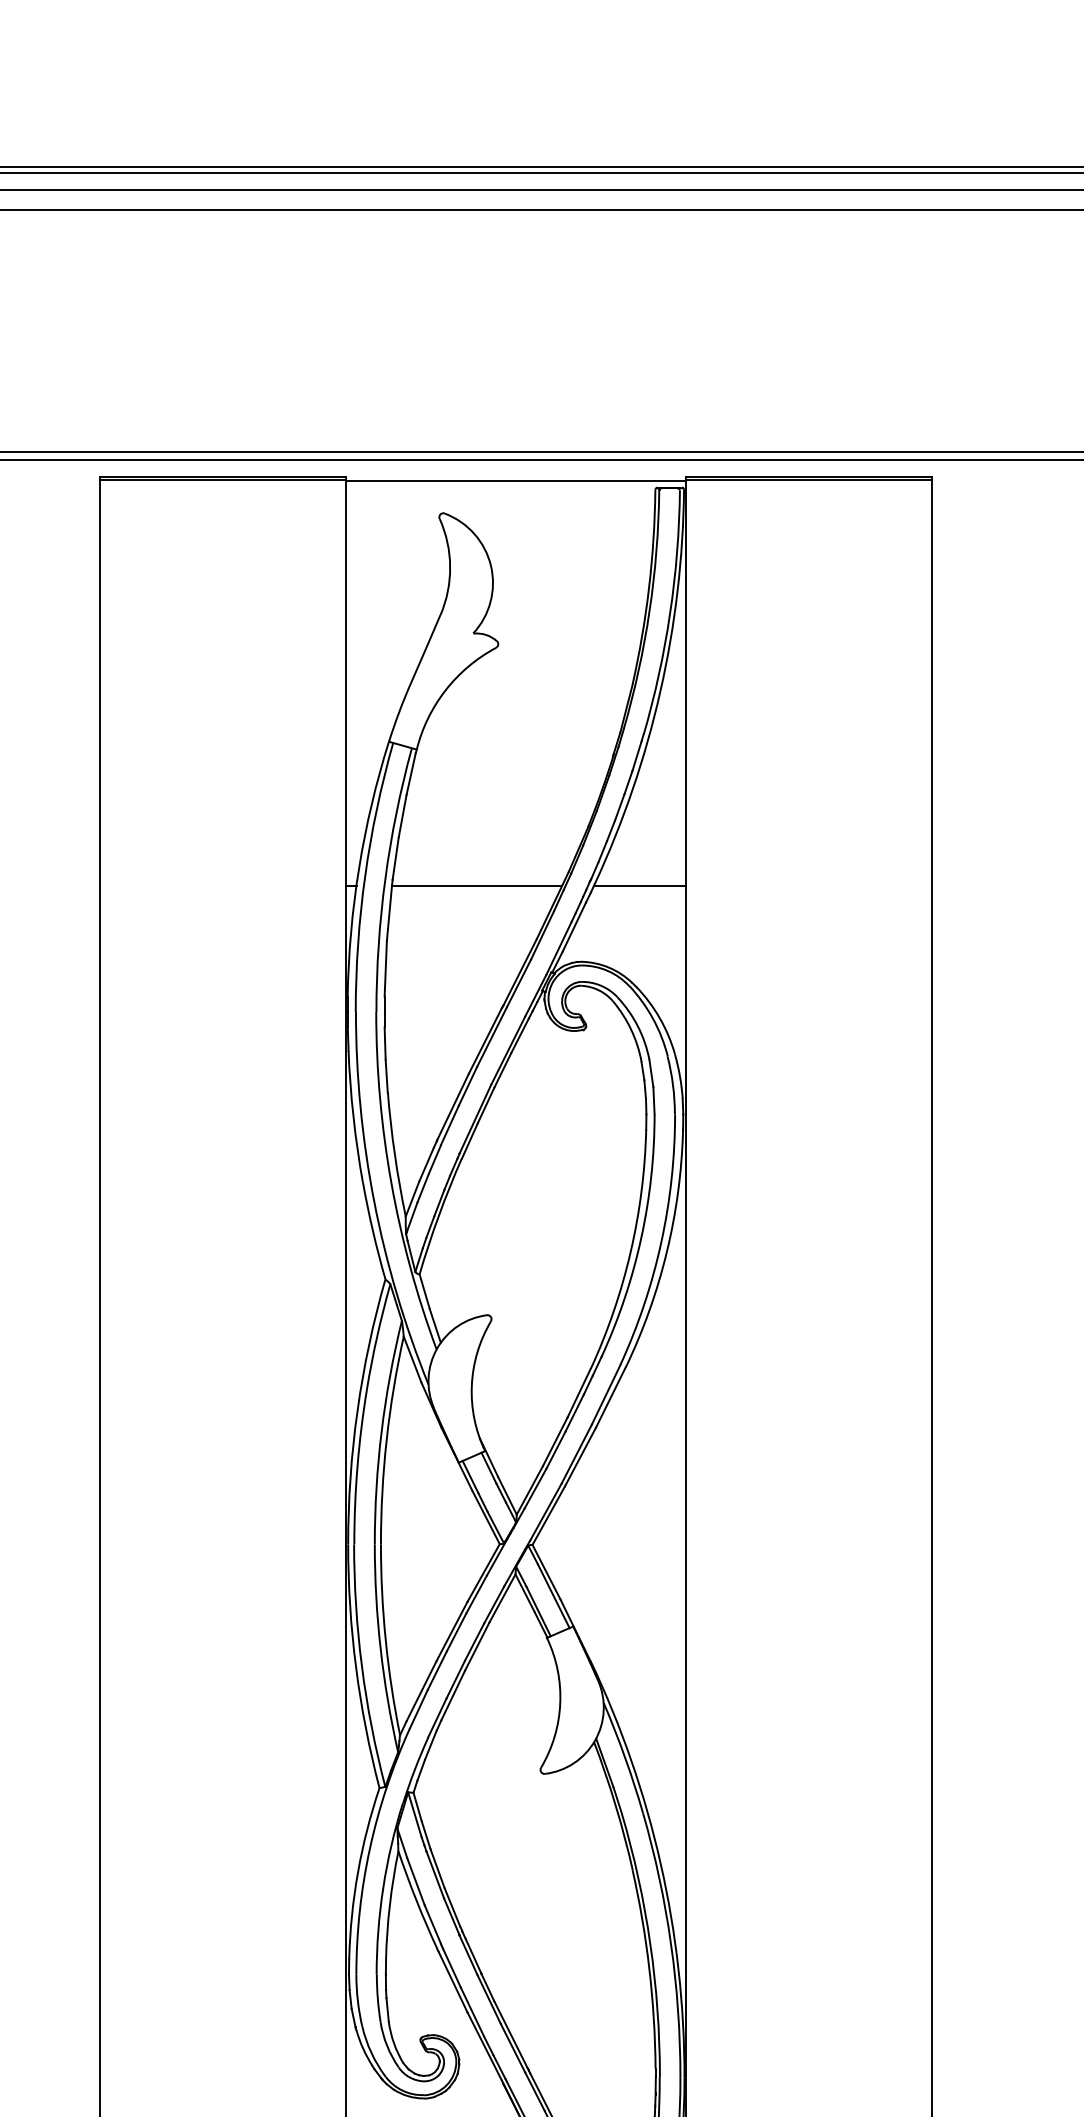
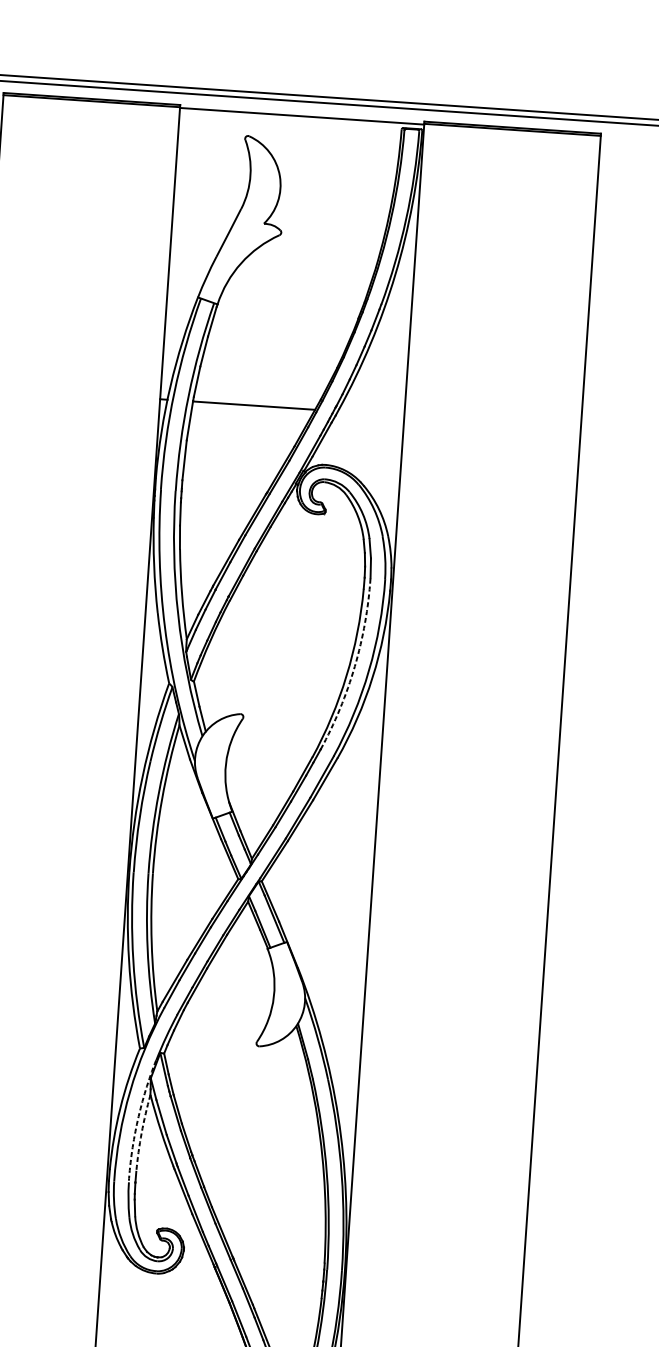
line: (639, 886) -> (370, 413), removed
arc: (641, 1238) -> (355, 666), solid -> dashed
arc: (383, 1887) -> (137, 1120), solid -> dashed
arc: (389, 1905) -> (141, 1133), solid -> dashed

